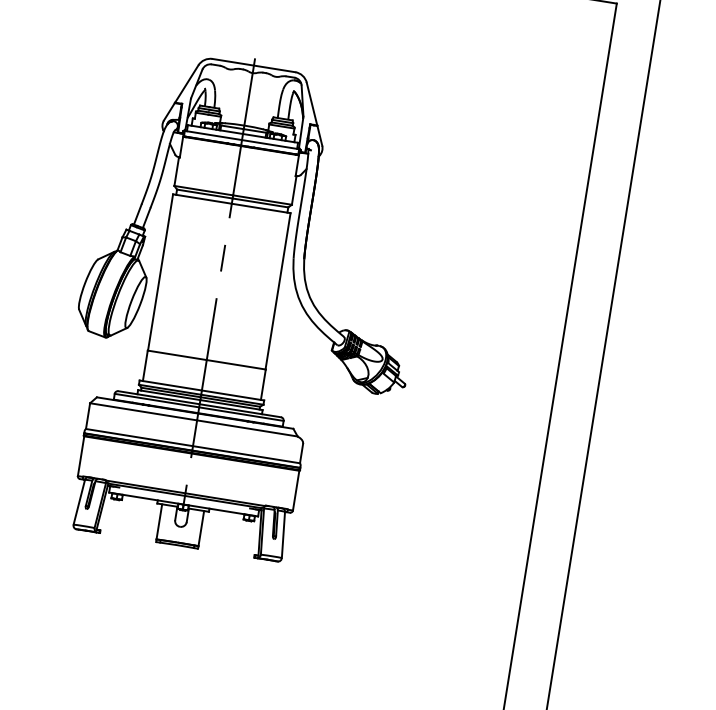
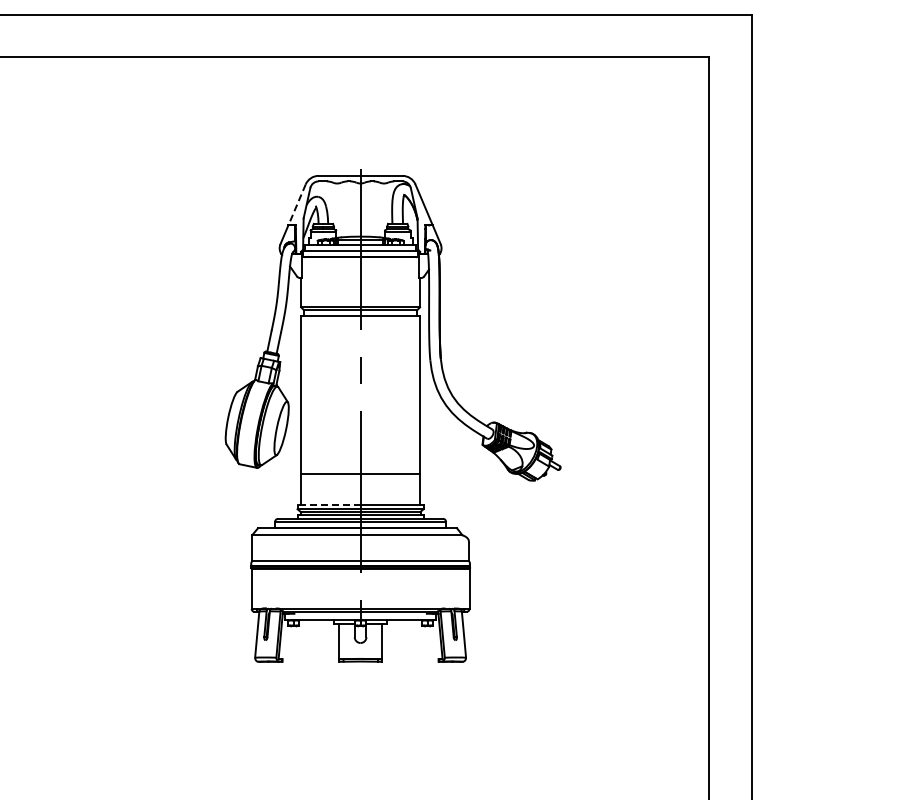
line: (187, 83) -> (297, 204), solid -> dashed
line: (171, 385) -> (329, 504), solid -> dashed

